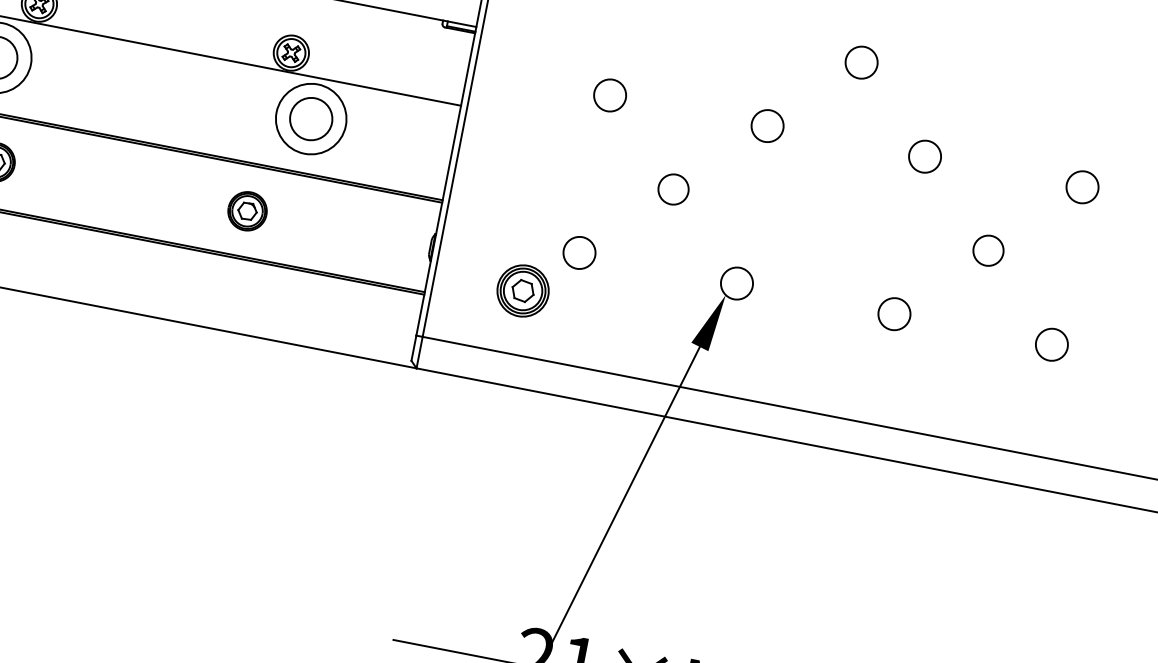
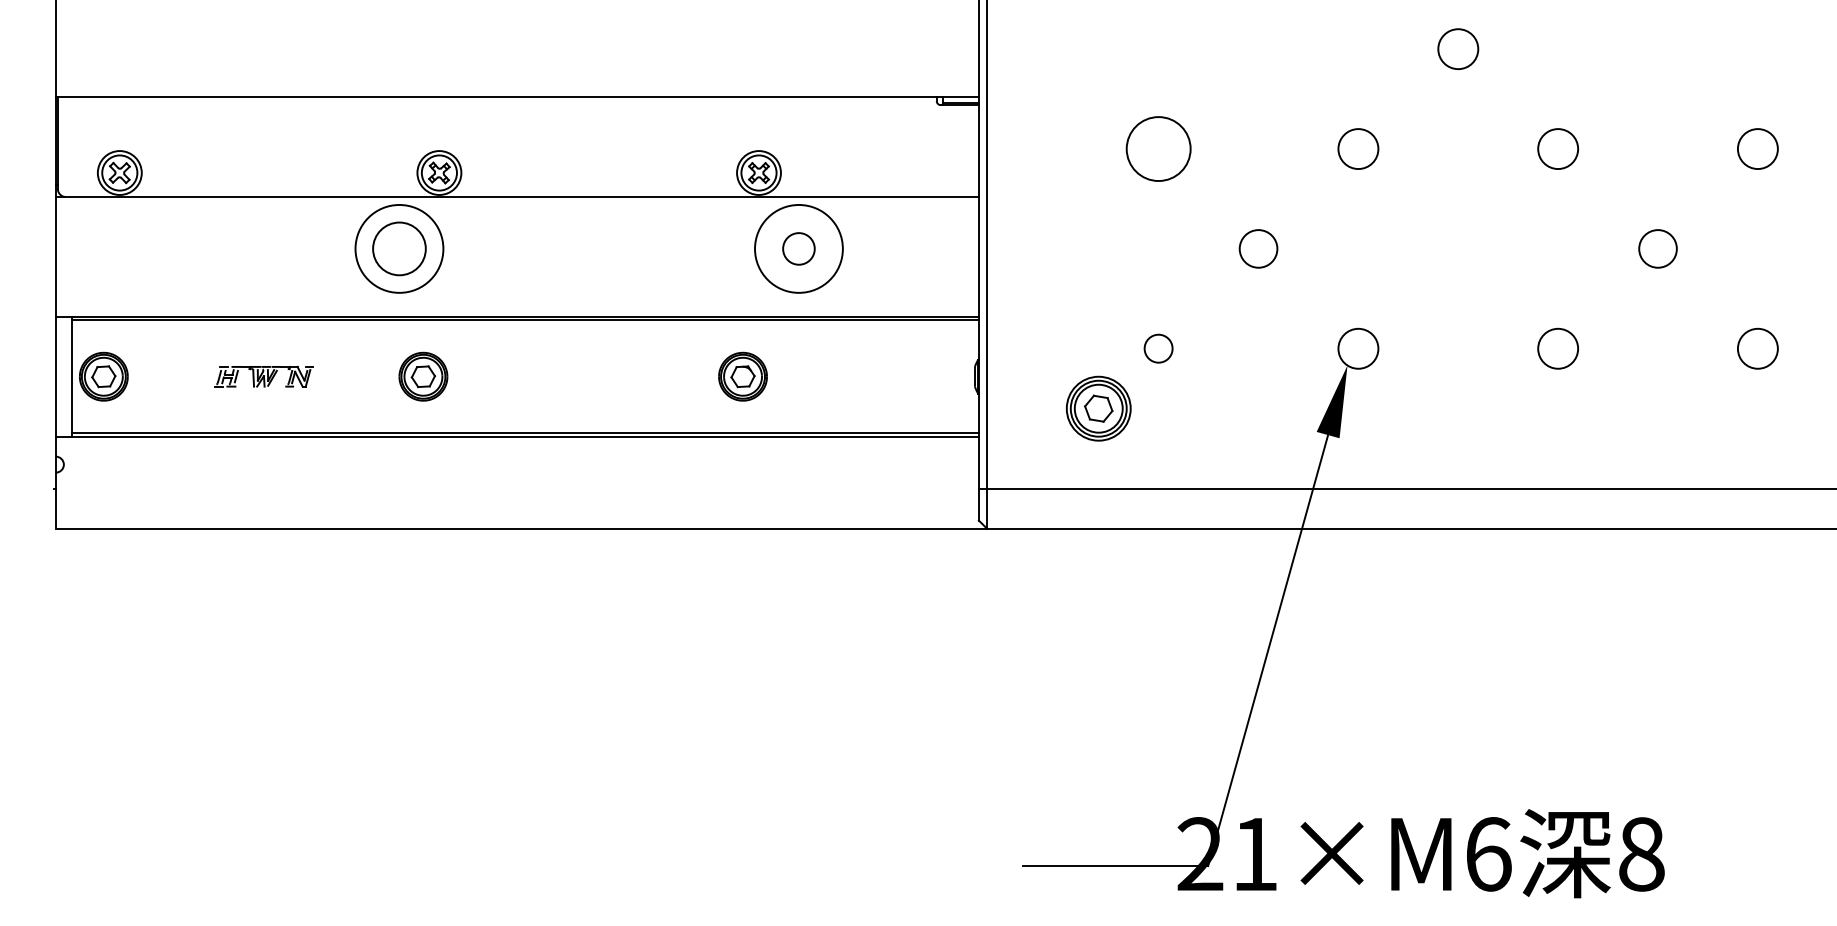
circle: (609, 95) -> (1158, 149), size x1.6
circle: (310, 118) -> (798, 248), size x0.6
circle: (579, 252) -> (1158, 348), size x0.7

